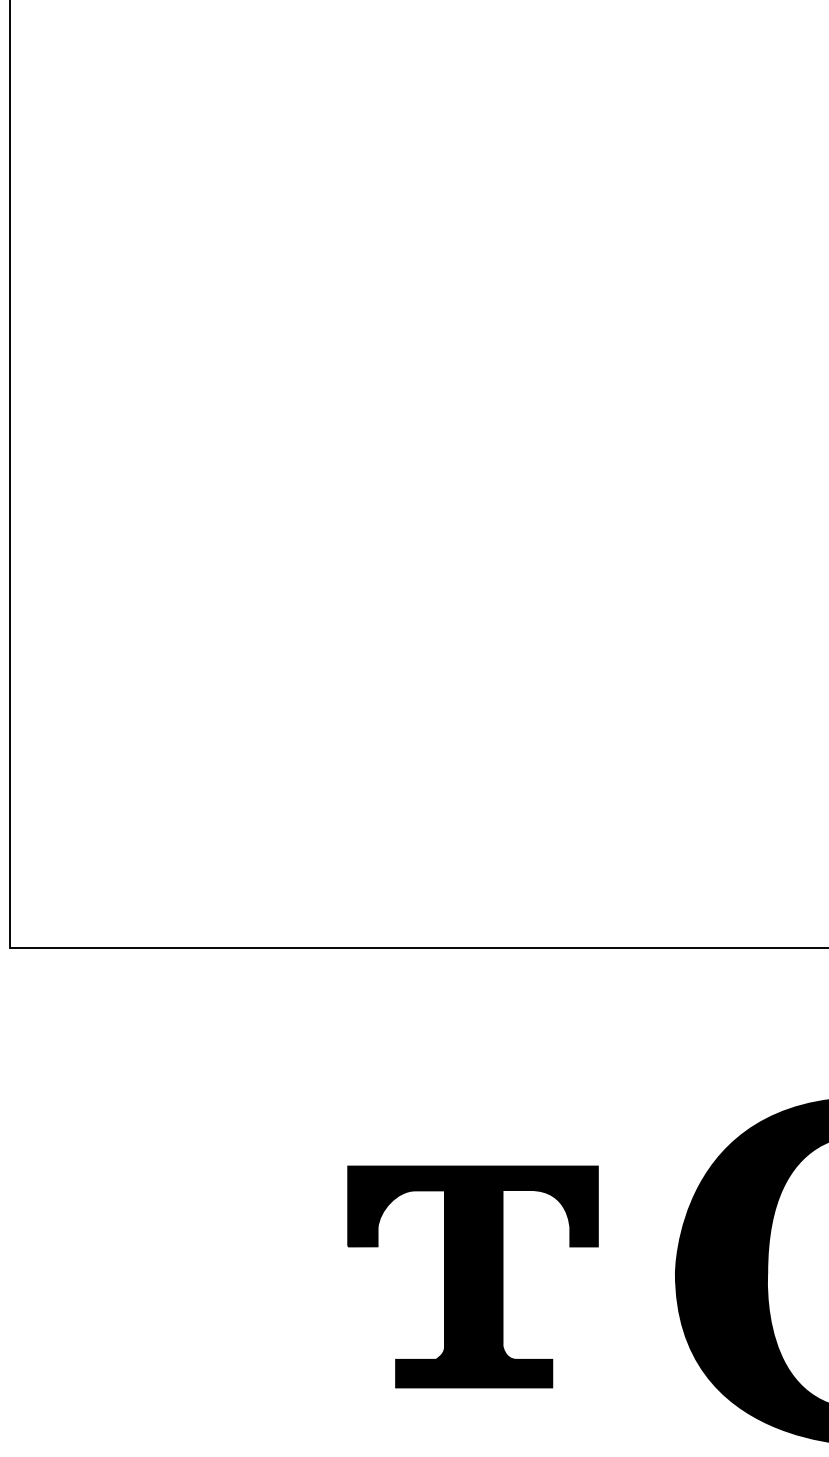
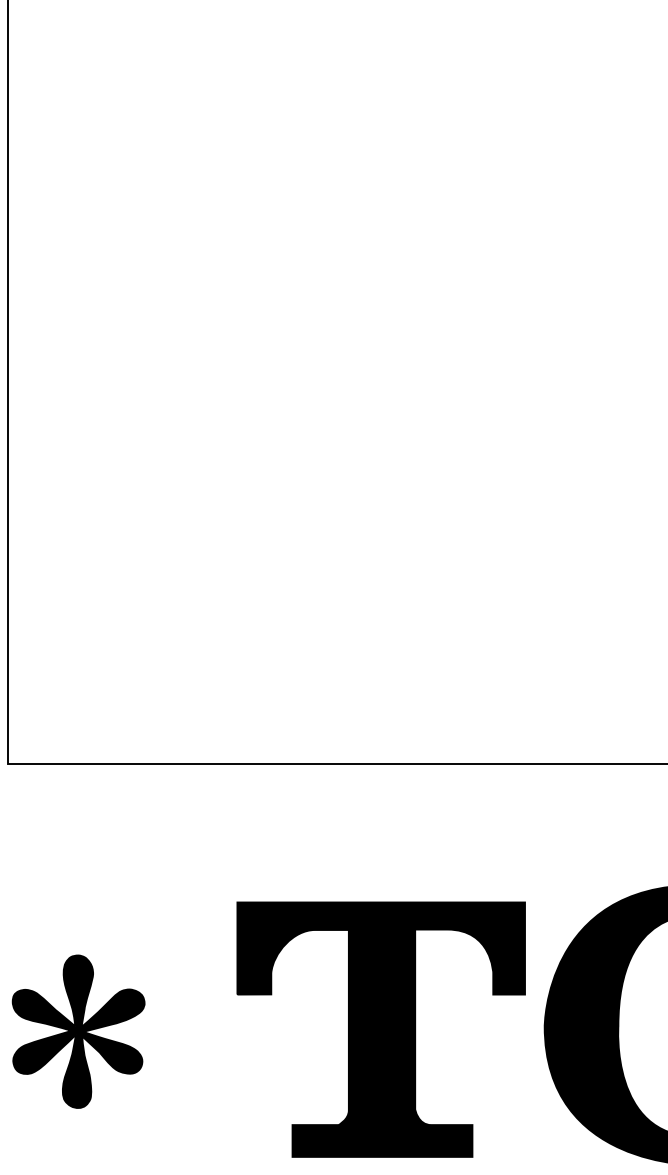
part: (472, 1276) -> (380, 1029), size x1.43
part: (97, 1279) -> (78, 1031), added

